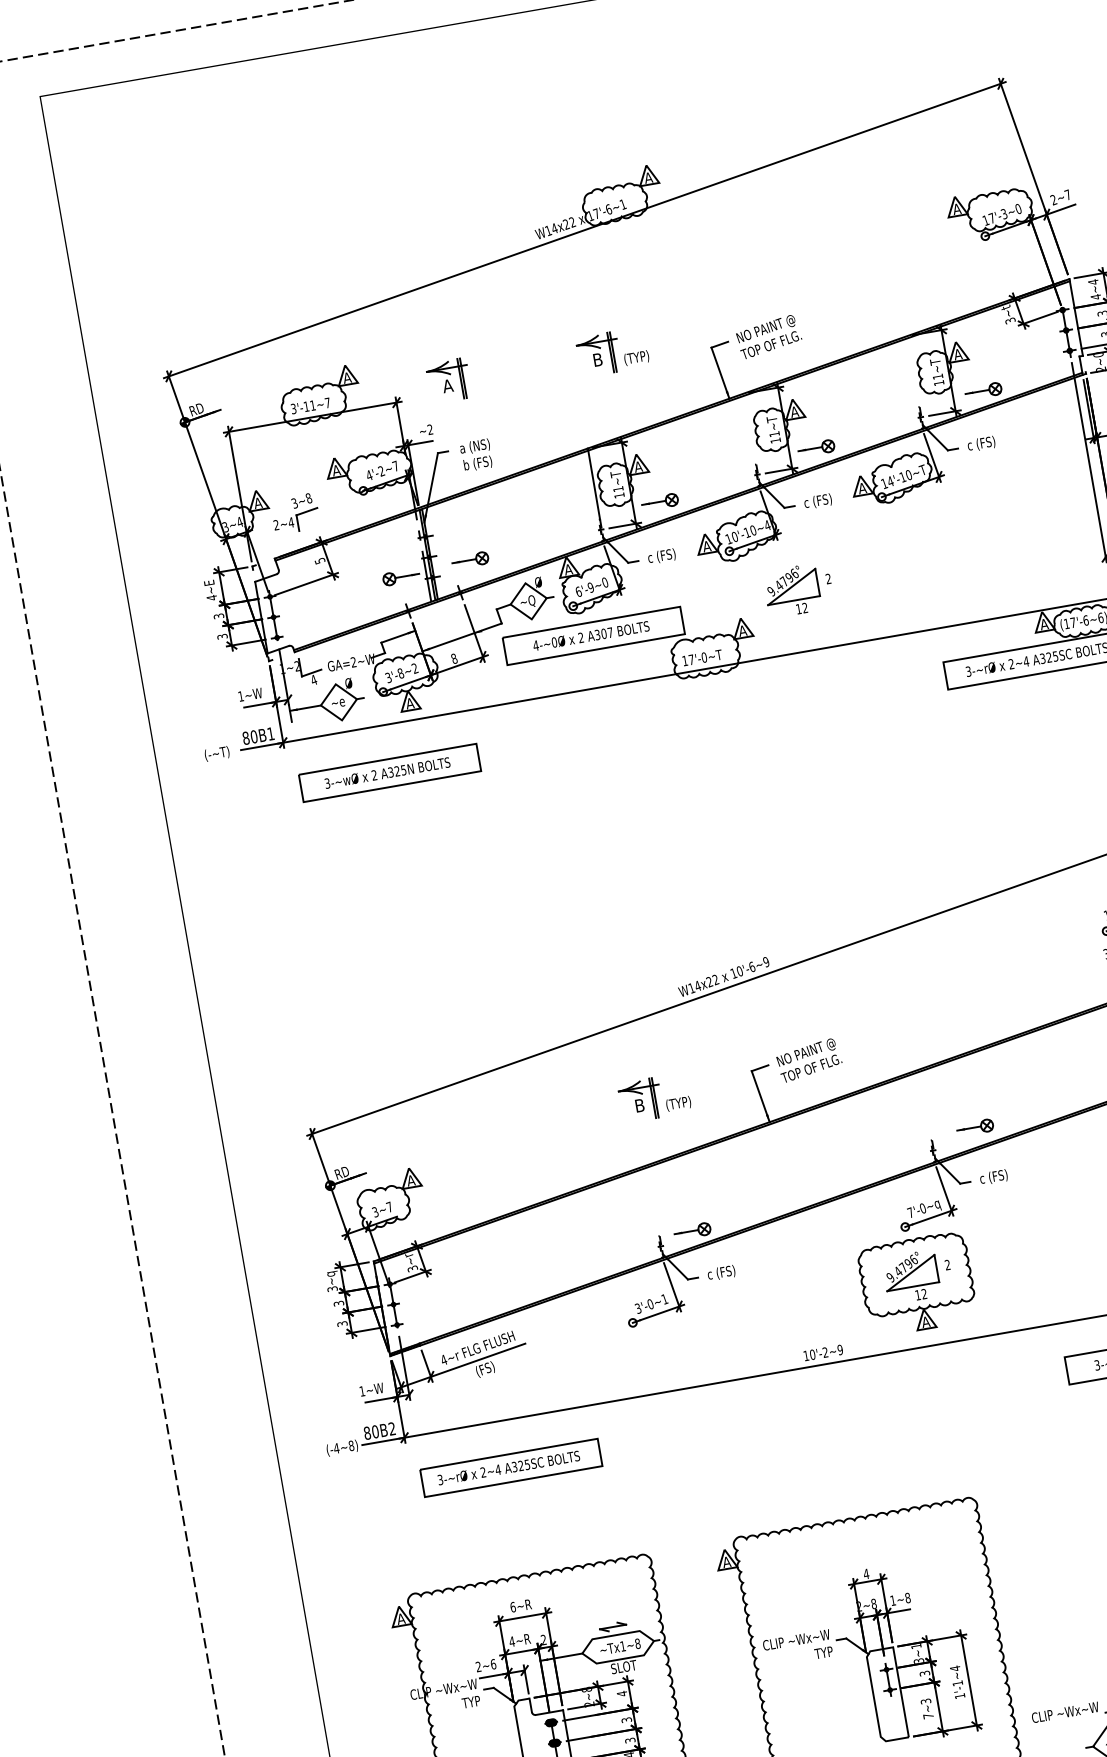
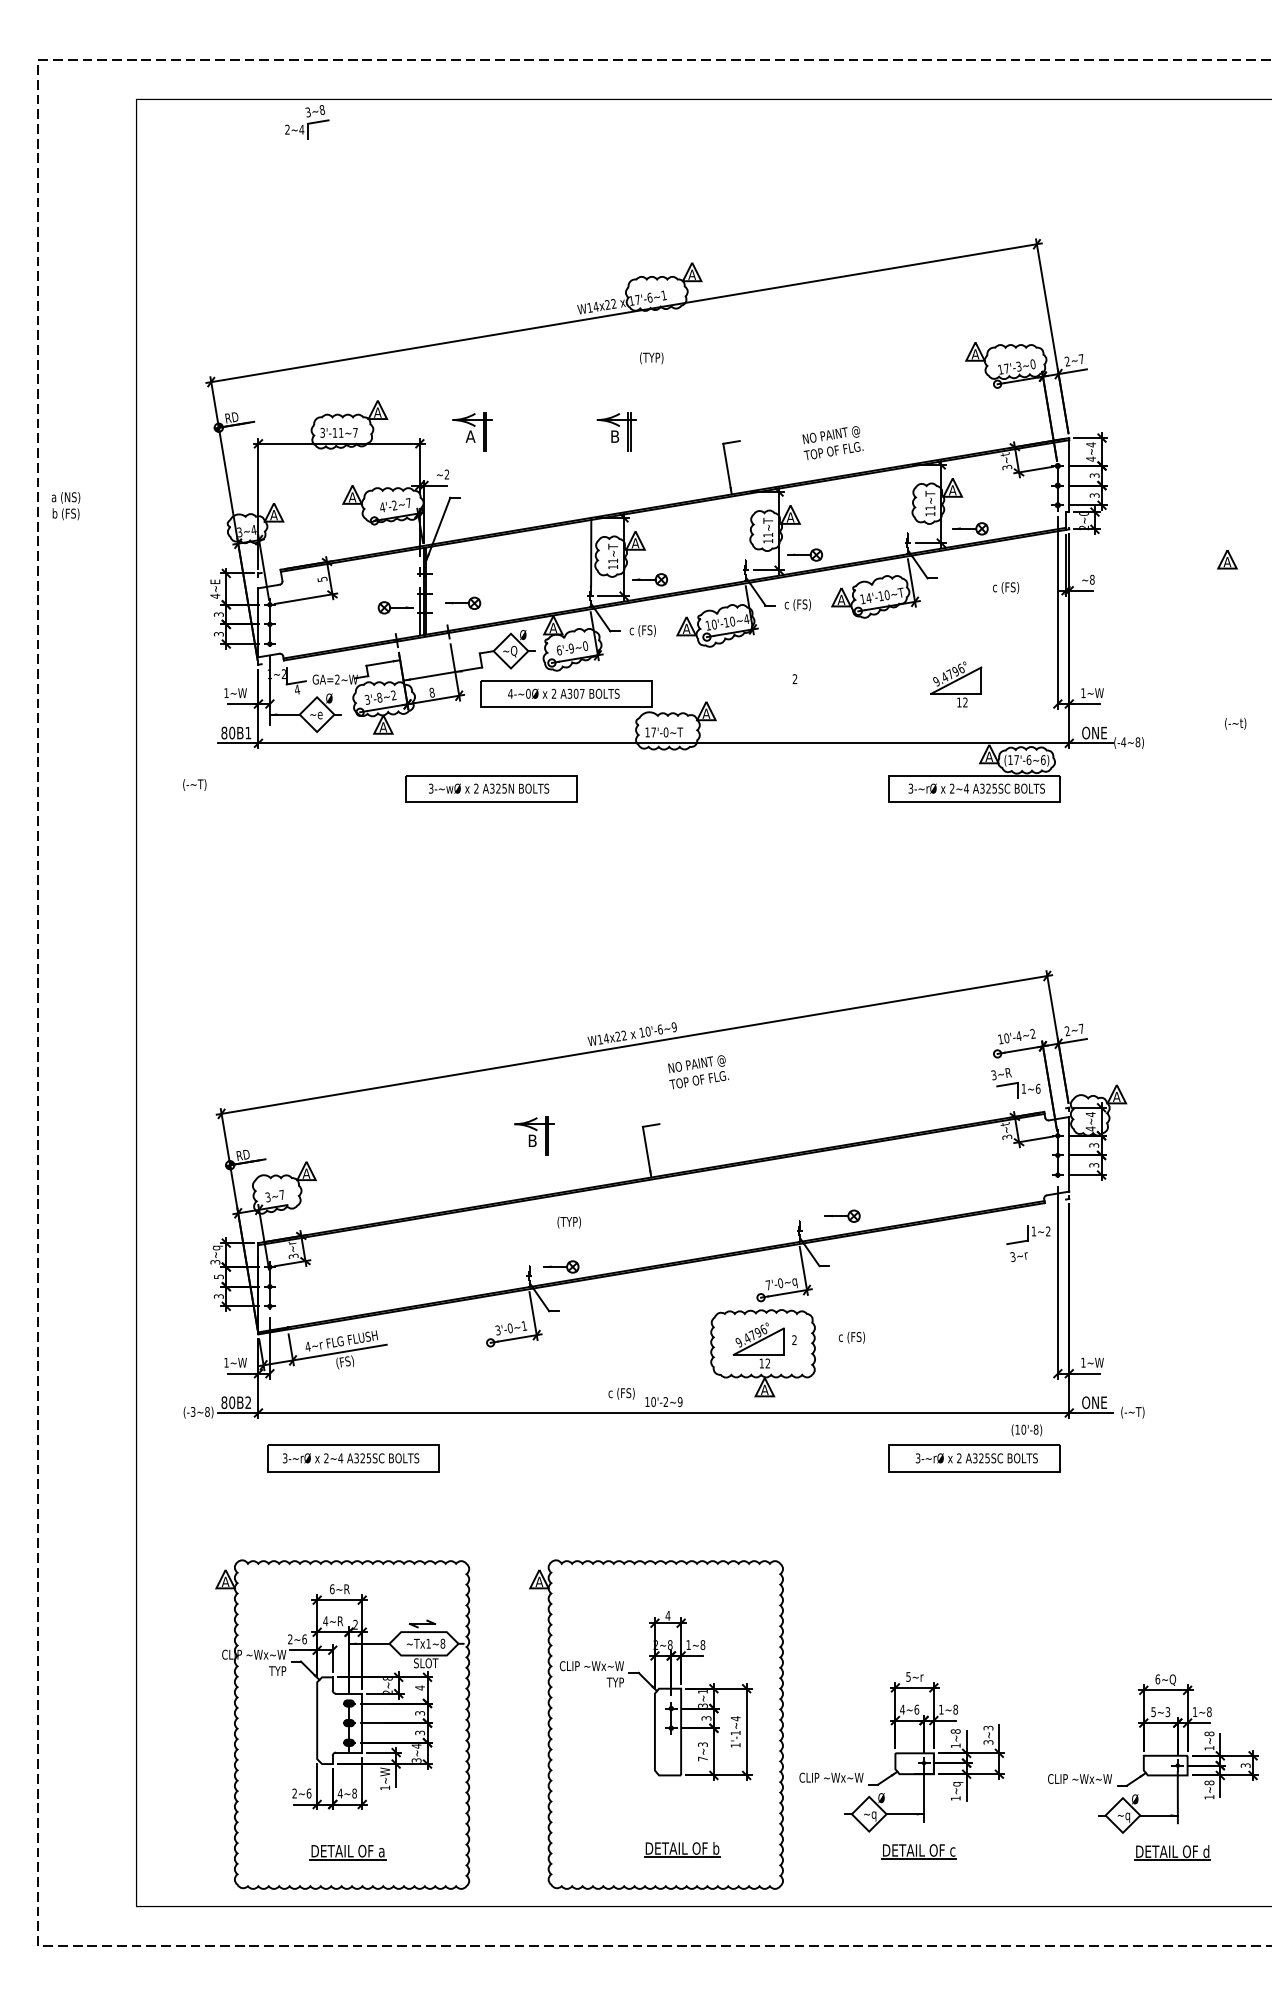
text: (768, 337) -> (832, 443), moved
text: (636, 358) -> (651, 358), moved
text: (981, 443) -> (1006, 587), moved
text: (476, 455) -> (65, 506), moved
part: (295, 514) -> (307, 122), moved
part: (792, 590) -> (956, 684), moved
text: (216, 753) -> (194, 784), moved
part: (390, 772) -> (491, 788), moved
text: (809, 1060) -> (698, 1072), moved
text: (677, 1103) -> (568, 1222), moved
text: (993, 1177) -> (851, 1337), moved
text: (721, 1272) -> (621, 1393), moved
text: (337, 1303) -> (217, 1276), 3 -> 5
text: (335, 1448) -> (192, 1411), (-4~8) -> (-3~8)

